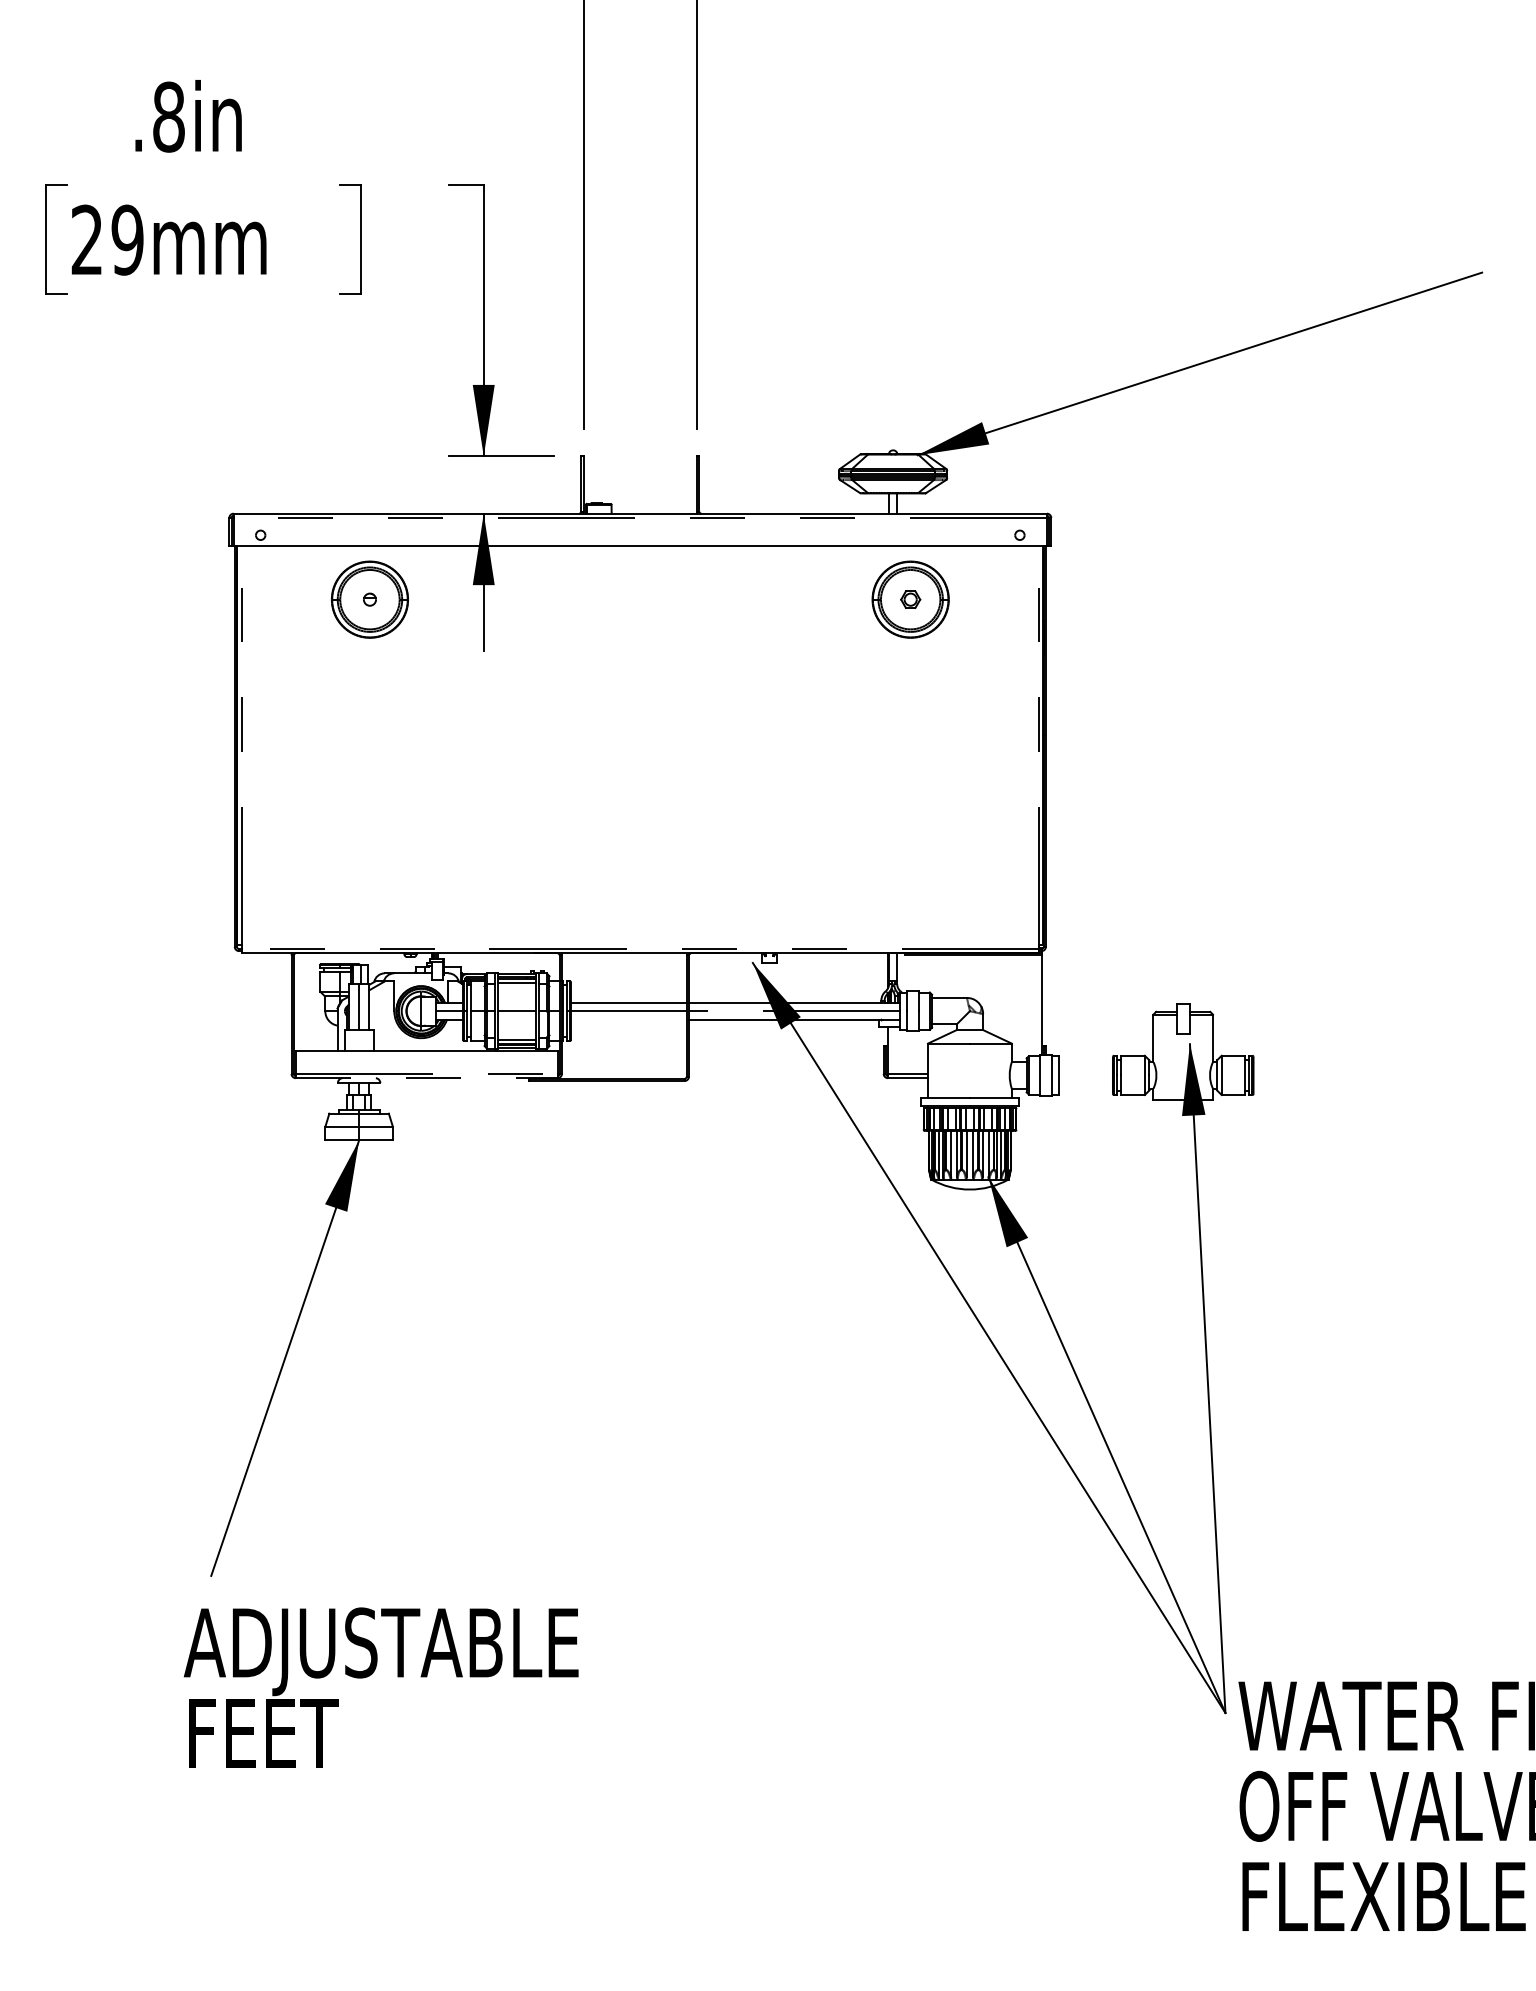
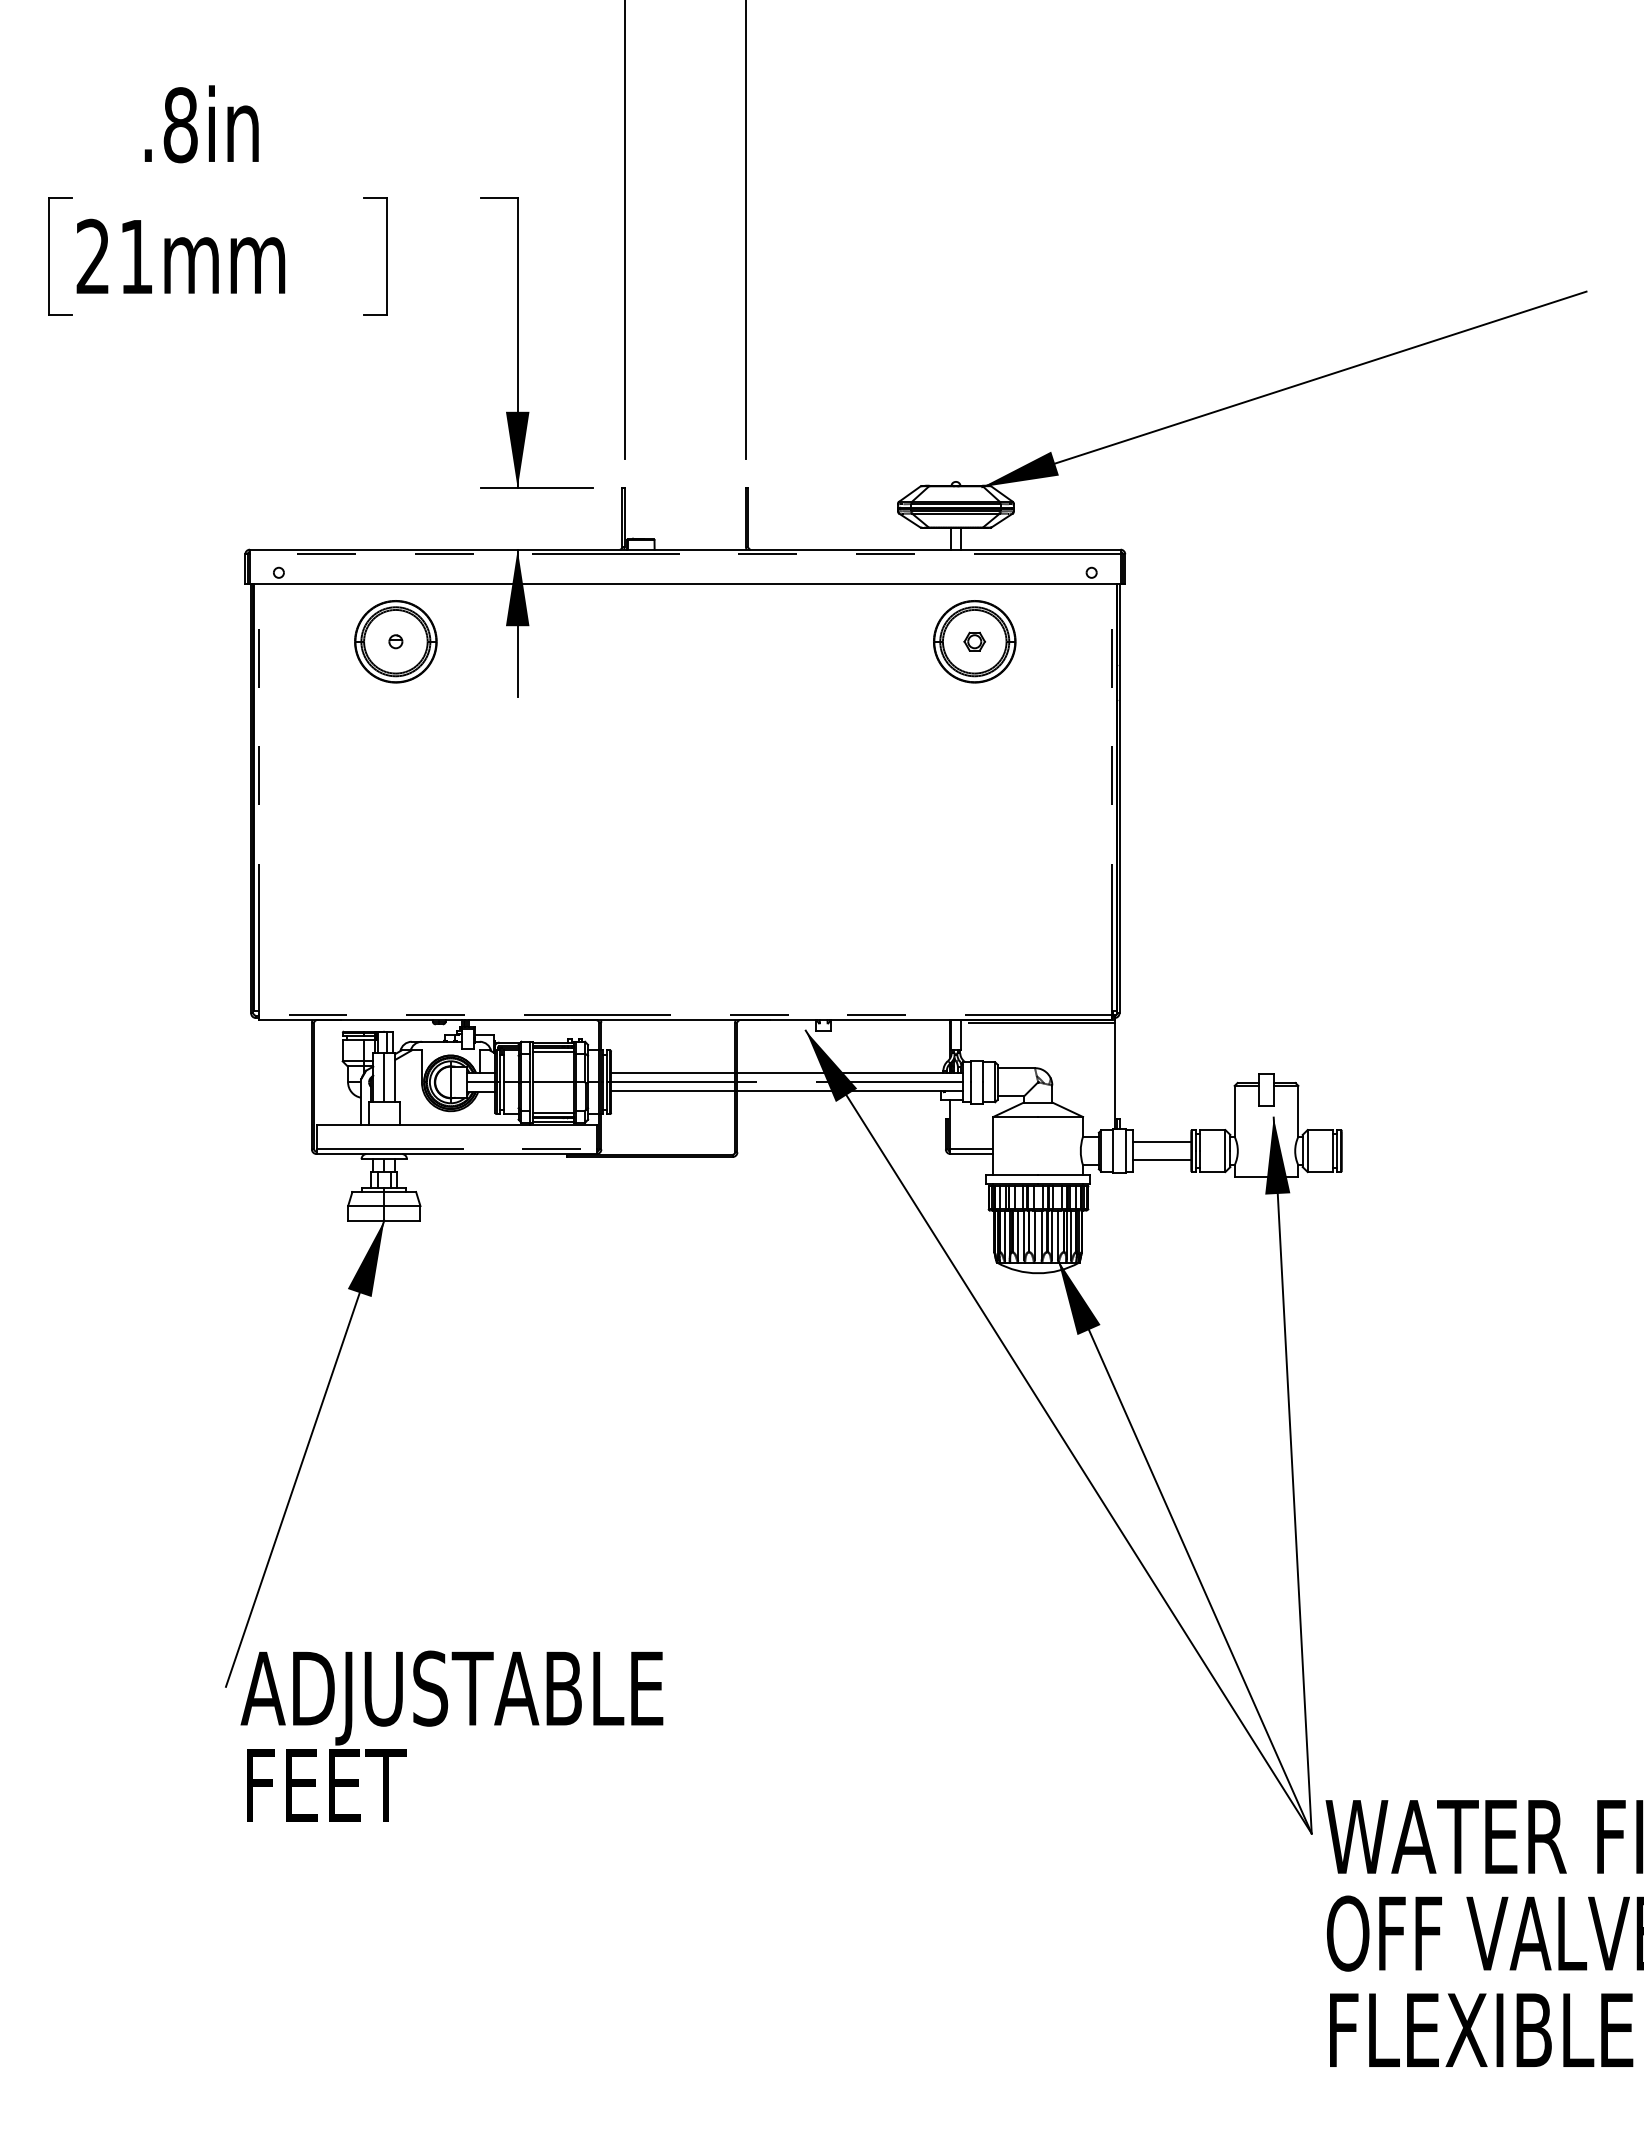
text: (127, 239) -> (136, 256), 29mm -> 21mm
line: (629, 1019) -> (673, 1091), added
line: (1086, 1067) -> (1162, 1142), added
line: (427, 1078) -> (457, 1154), dashed -> solid
line: (1086, 1083) -> (1162, 1159), added
text: (380, 1686) -> (451, 1735), moved

